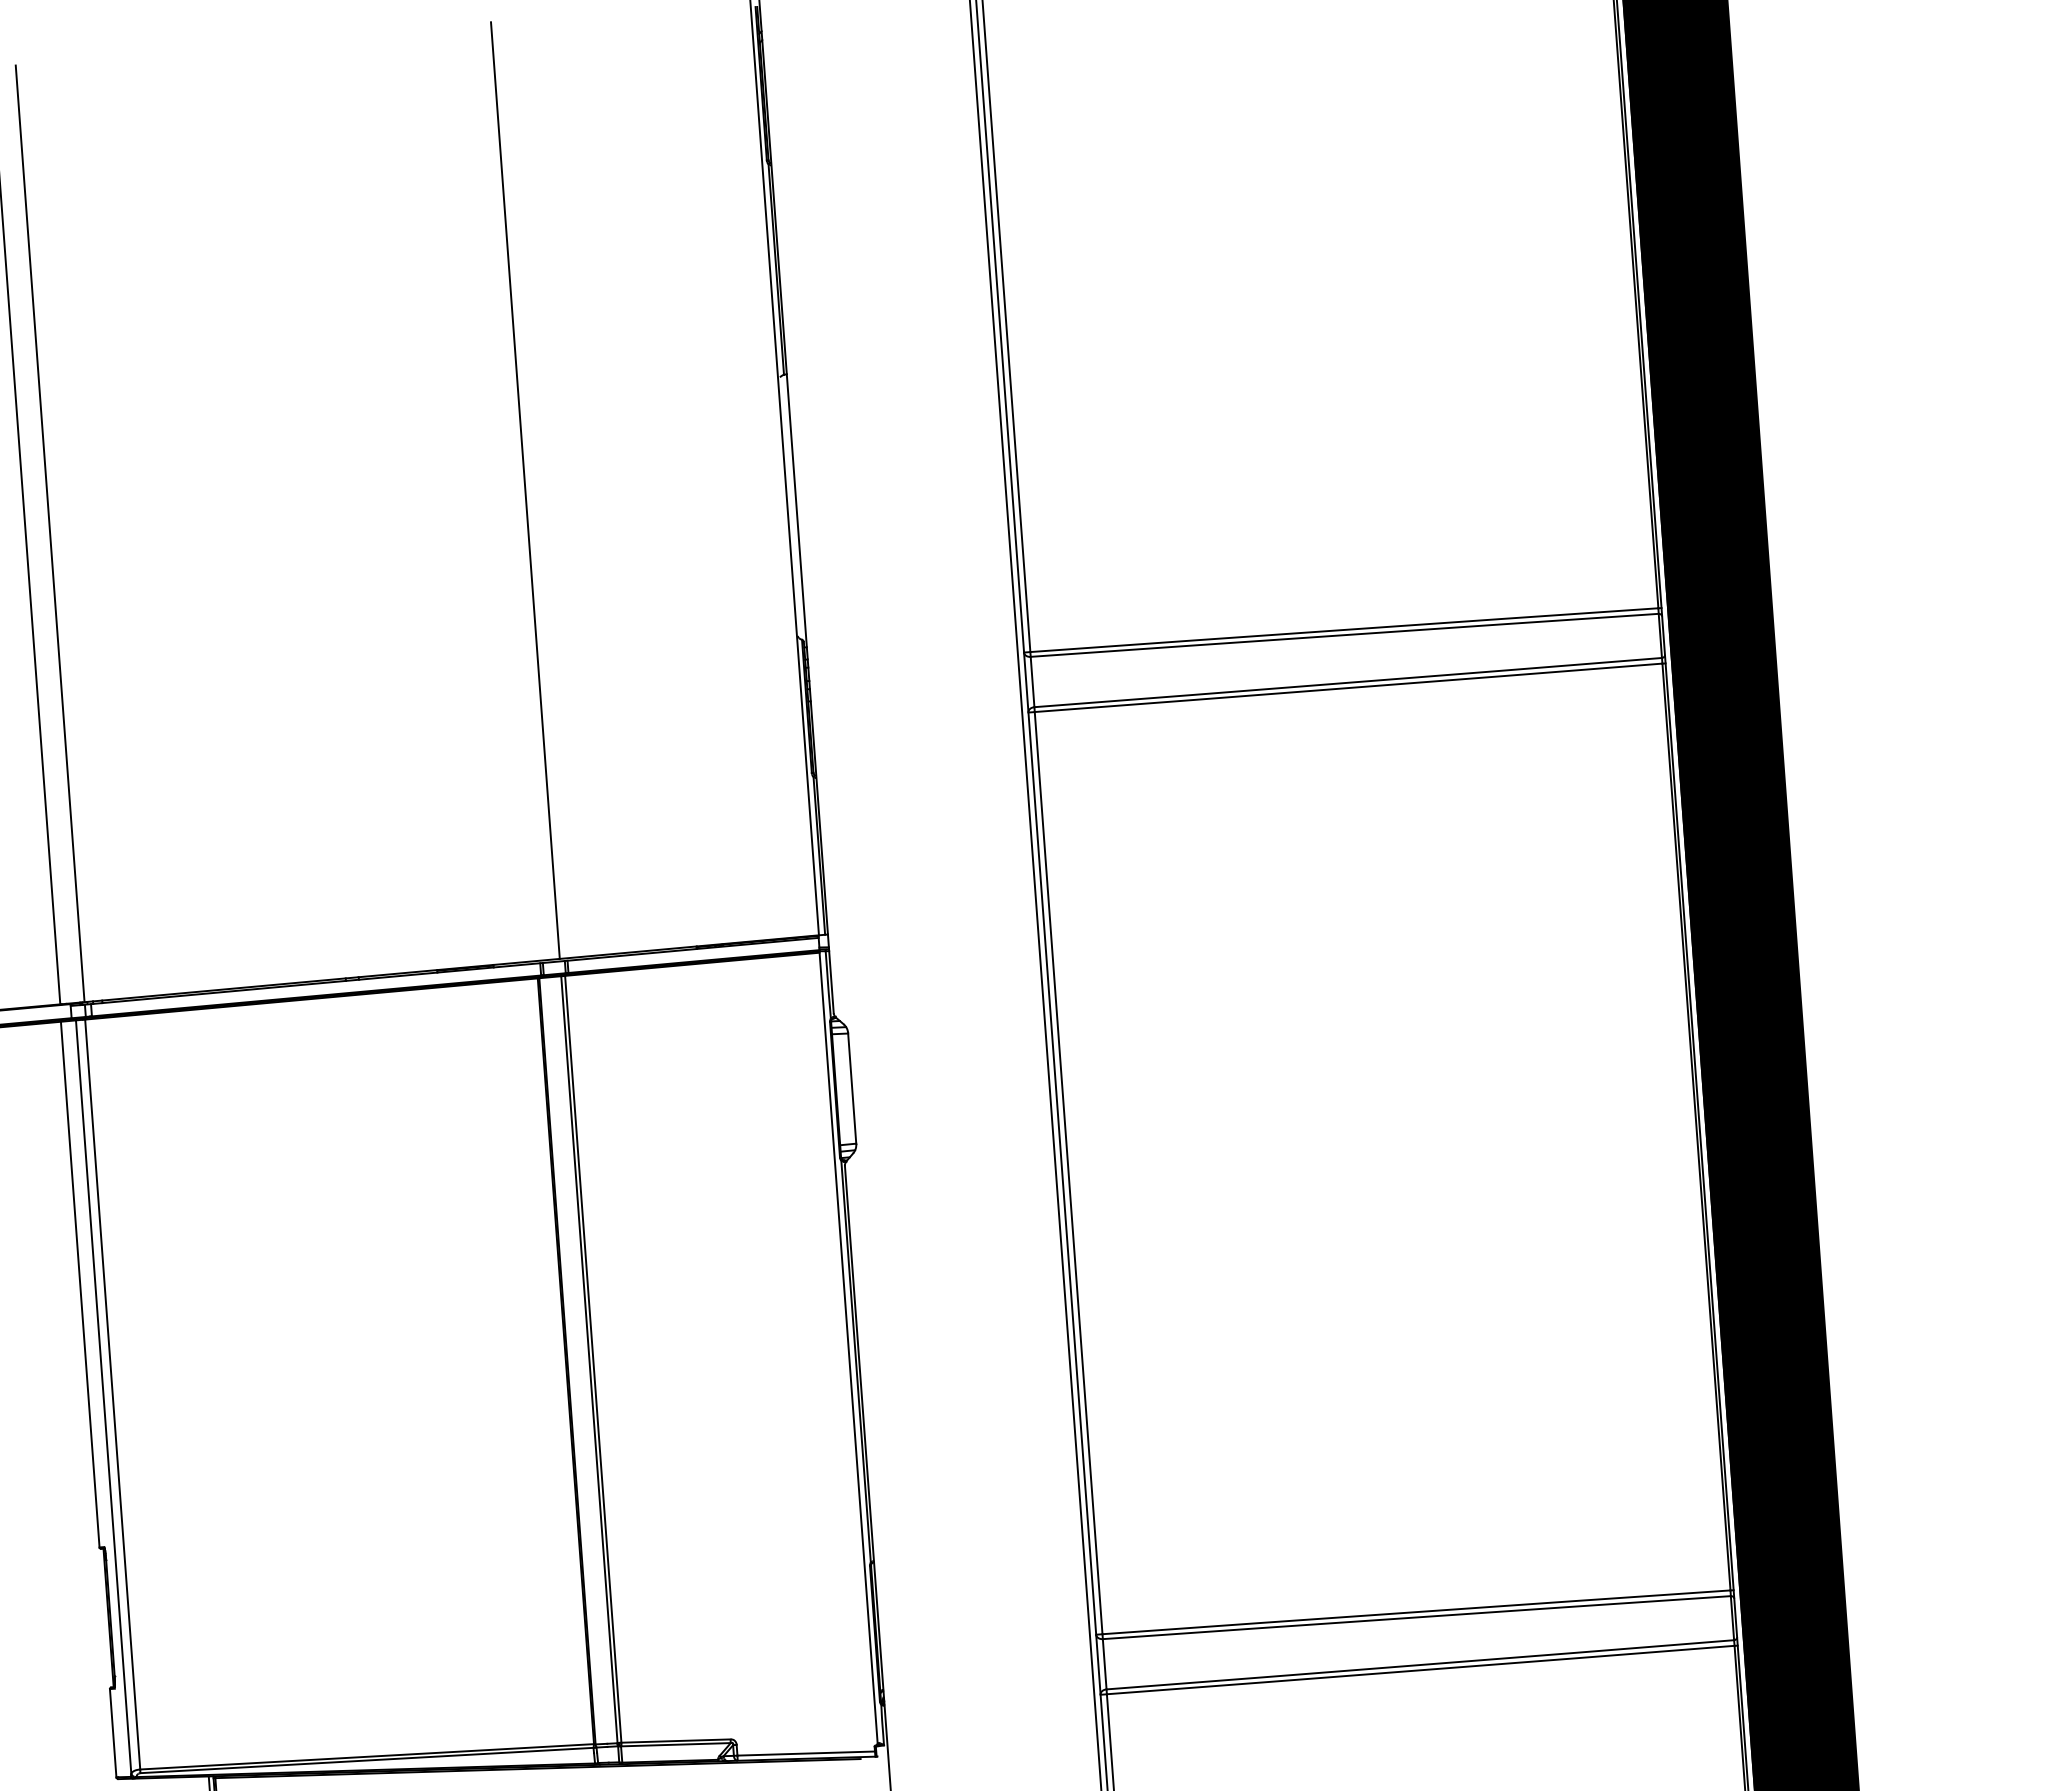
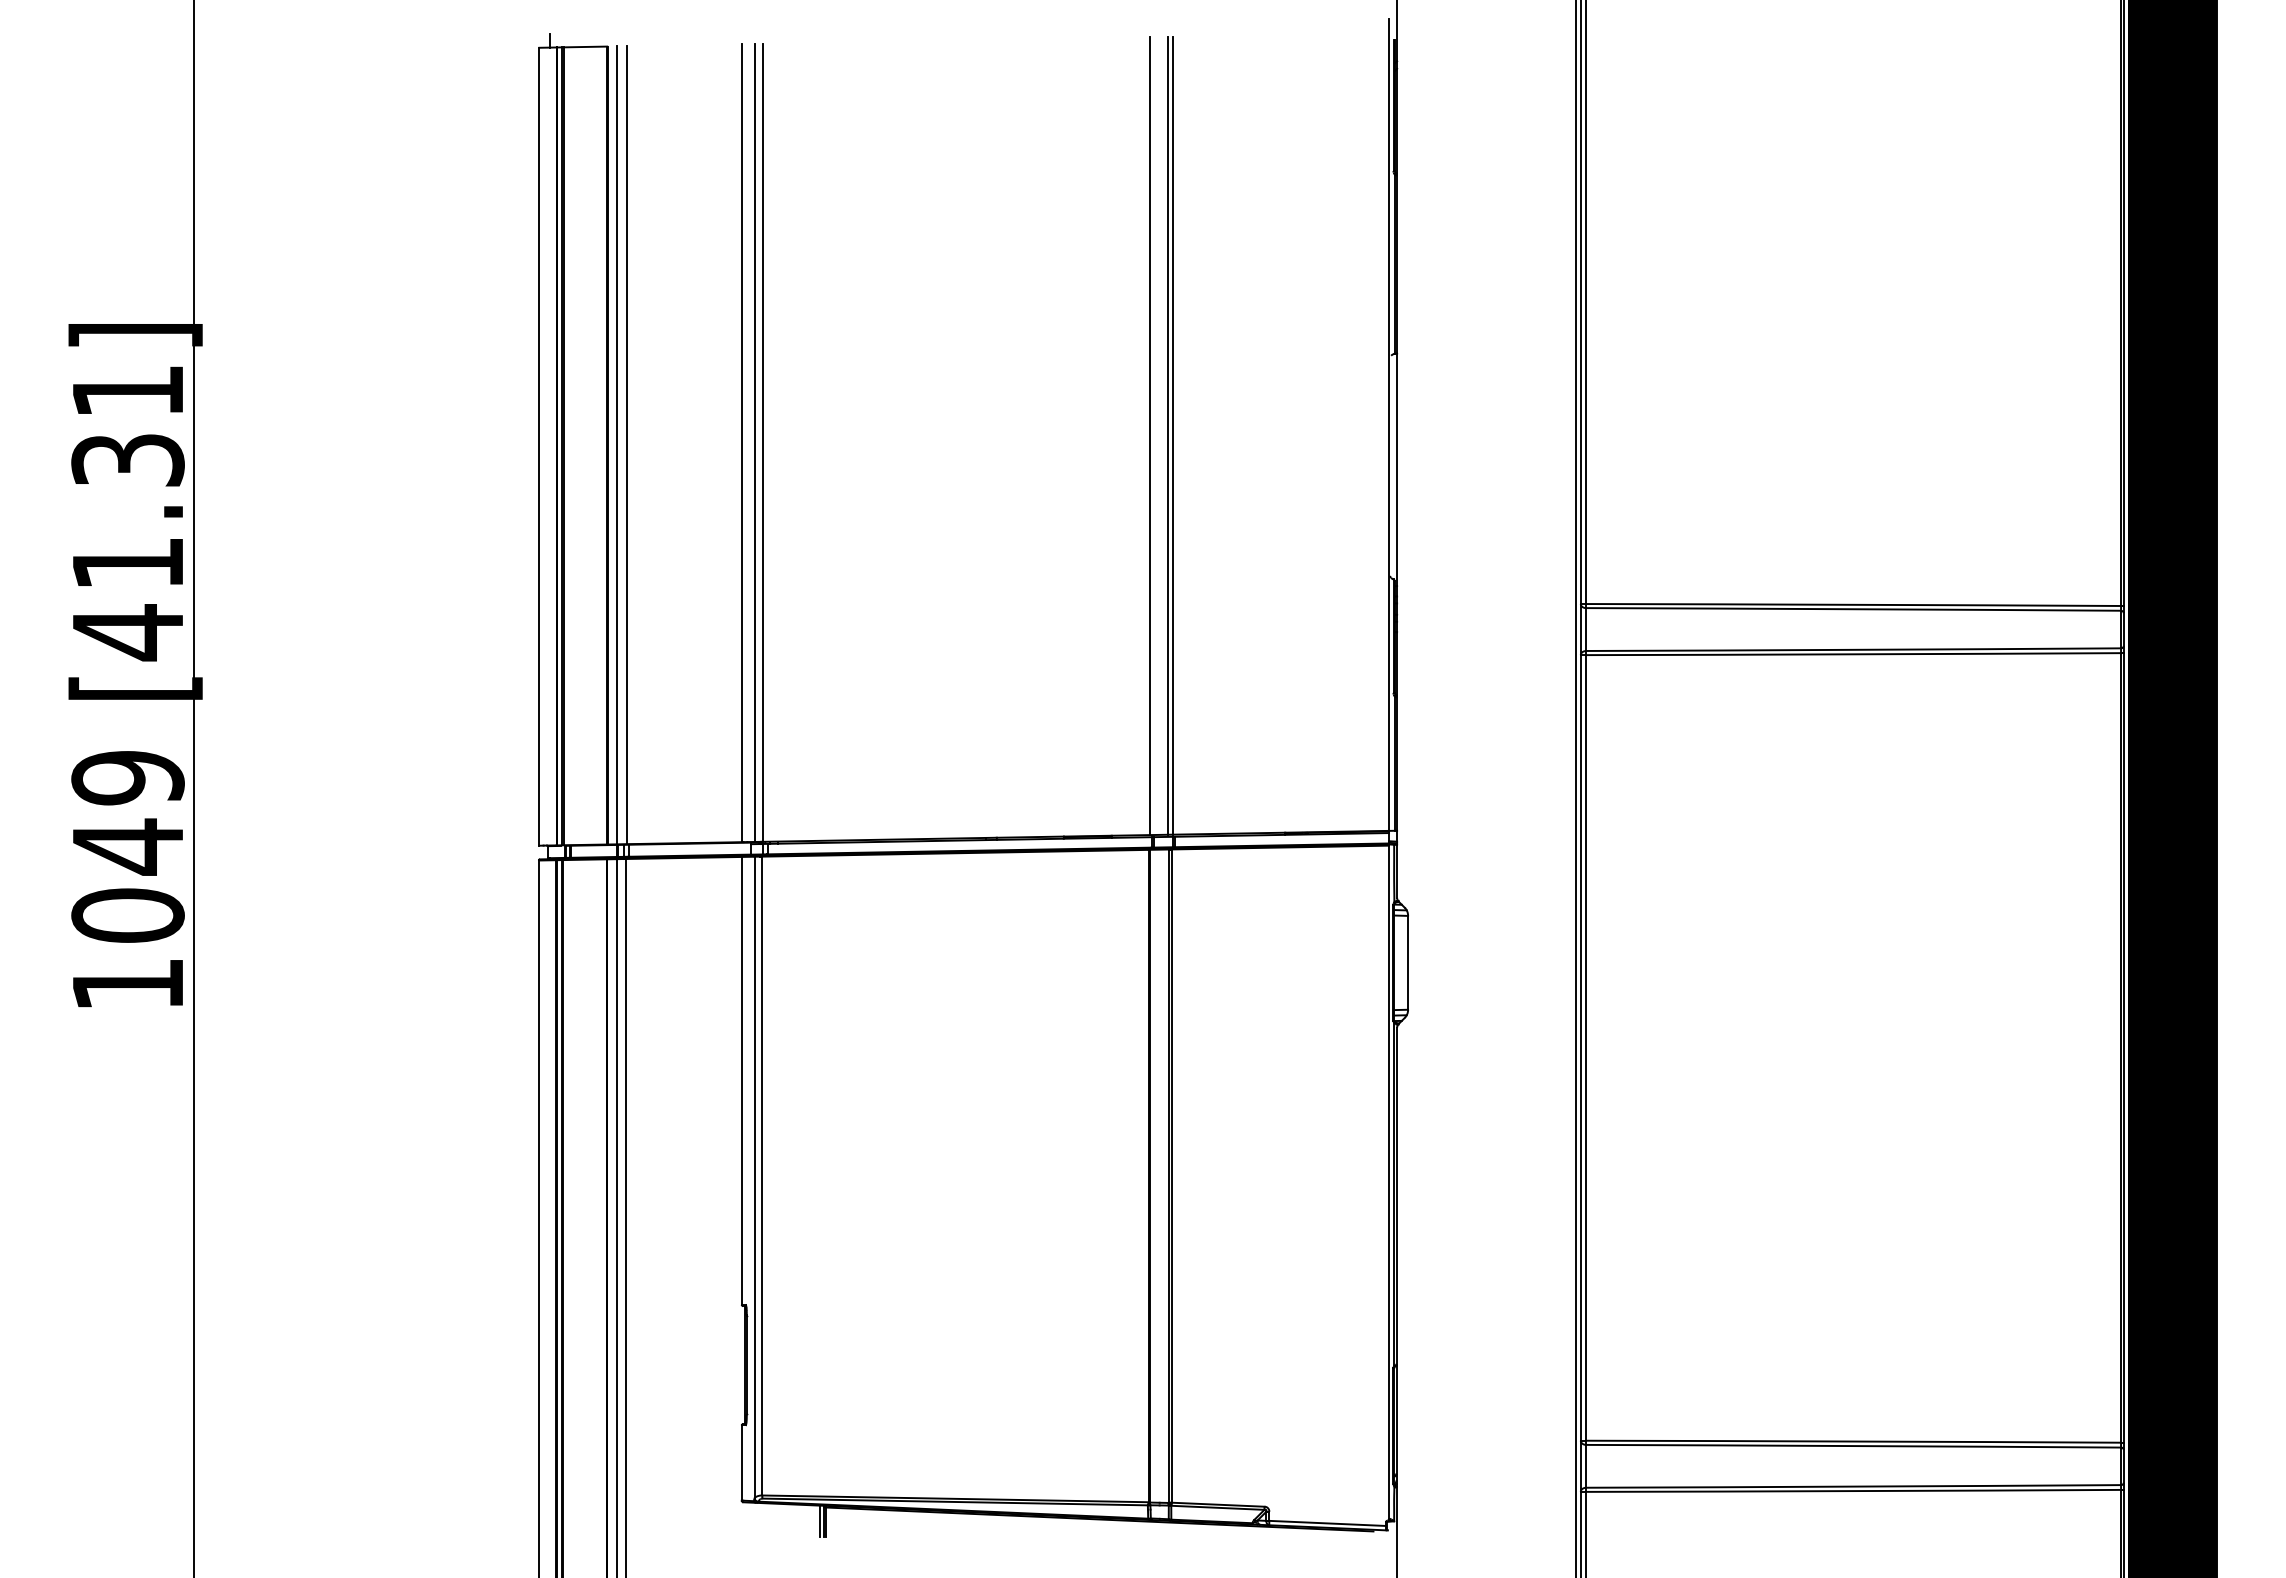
line: (531, 489) -> (1173, 435), added
line: (503, 493) -> (1149, 436), added
line: (41, 534) -> (755, 442), added

